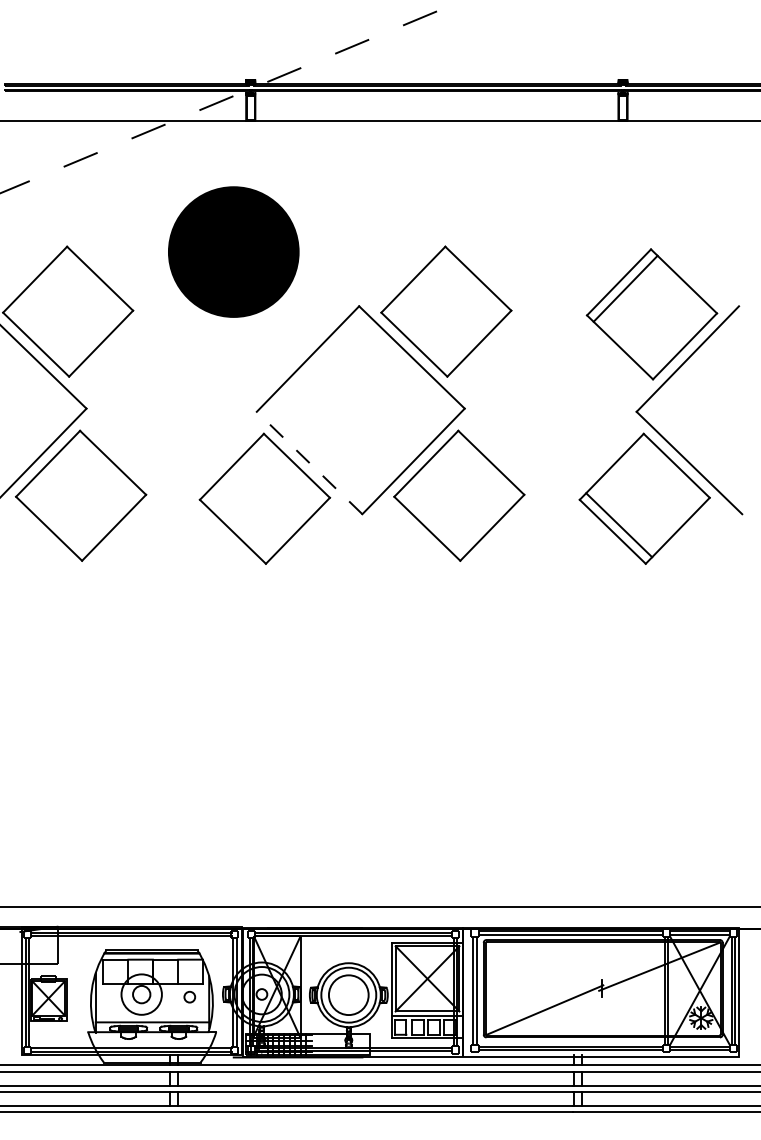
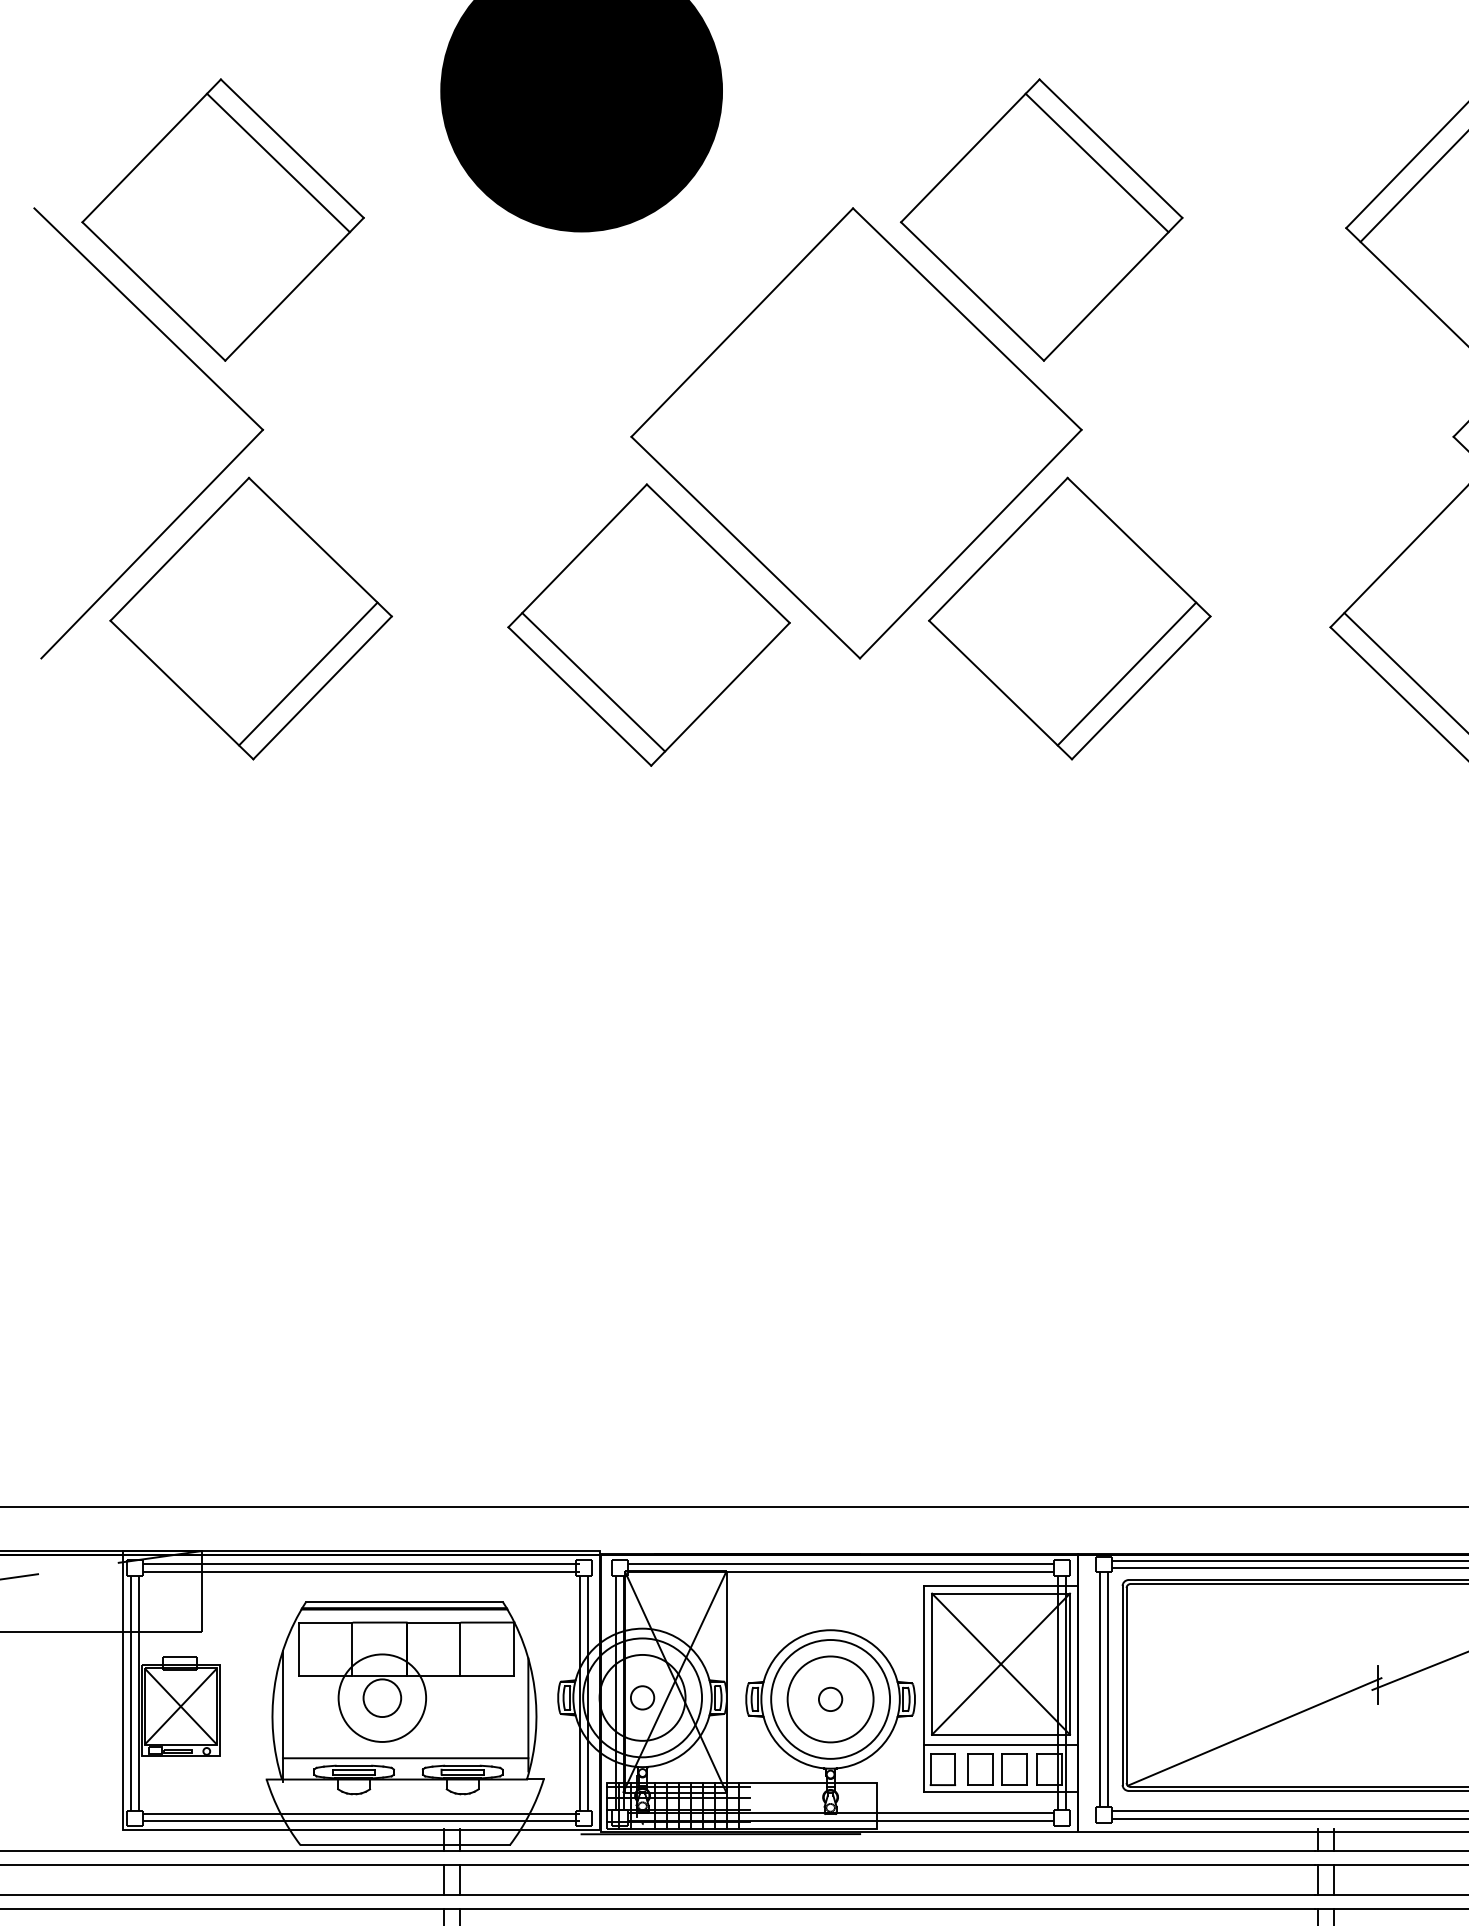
line: (93, 285) -> (278, 163), added
line: (471, 285) -> (1096, 163), added
line: (309, 463) -> (745, 548), dashed -> solid
line: (107, 521) -> (308, 674), added
line: (485, 521) -> (1126, 674), added
line: (239, 525) -> (594, 682), added
circle: (189, 996) -> (829, 1697), moved

